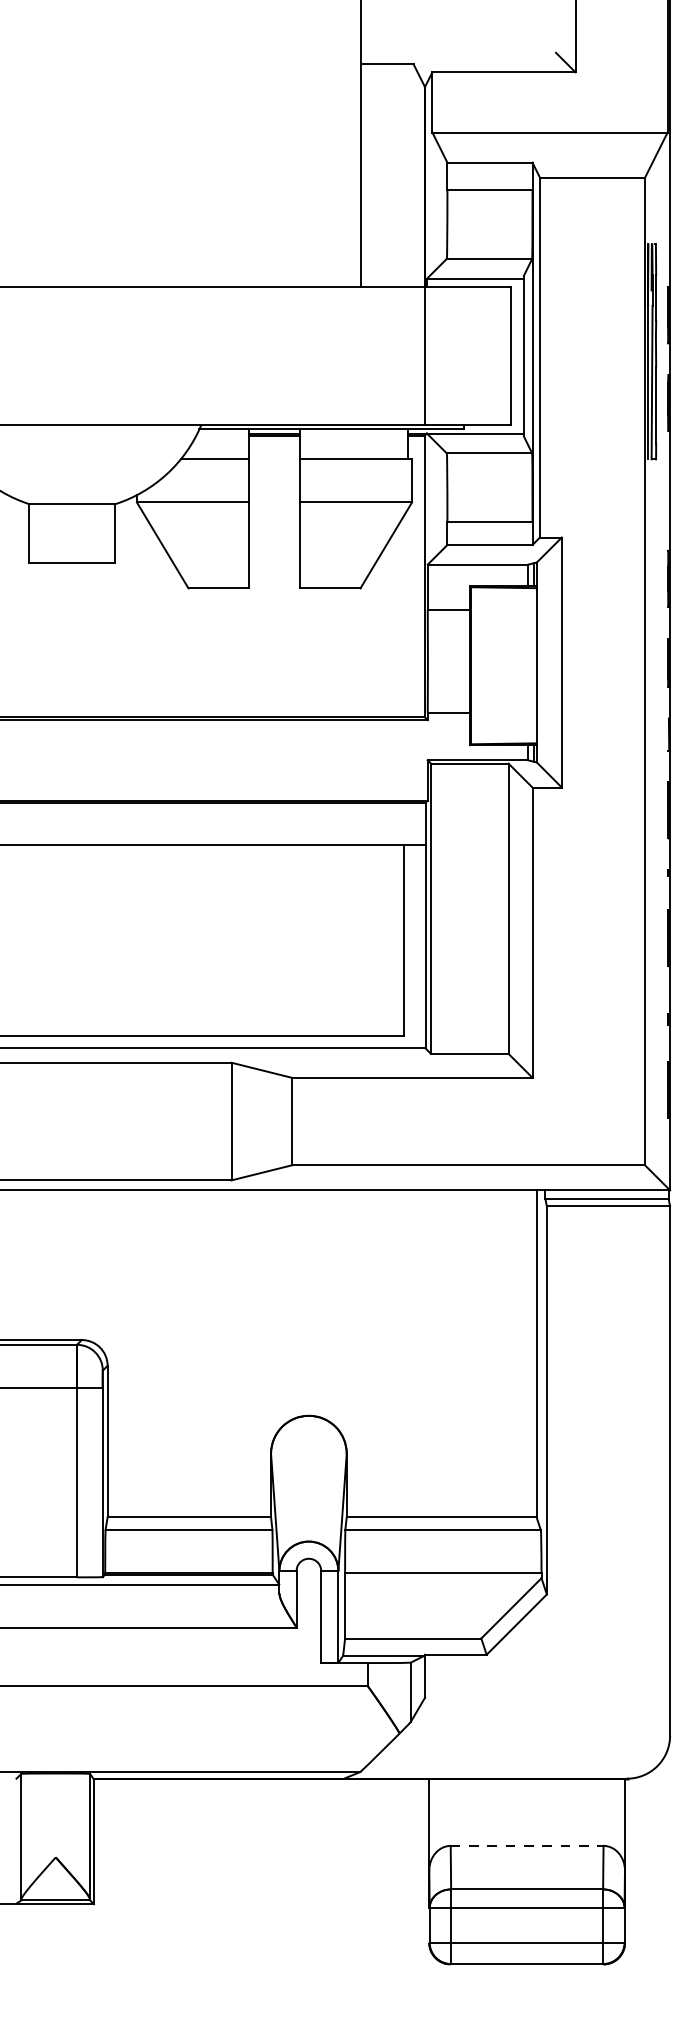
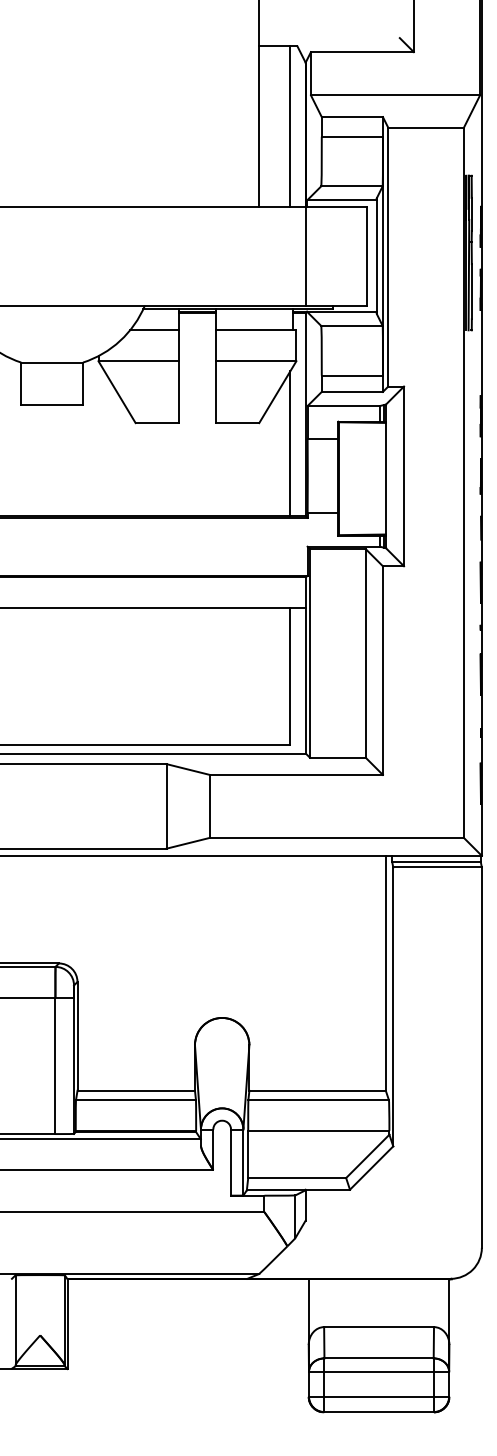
line: (403, 175) -> (290, 126), added
line: (403, 616) -> (290, 443), added
line: (527, 1846) -> (379, 1327), dashed -> solid

